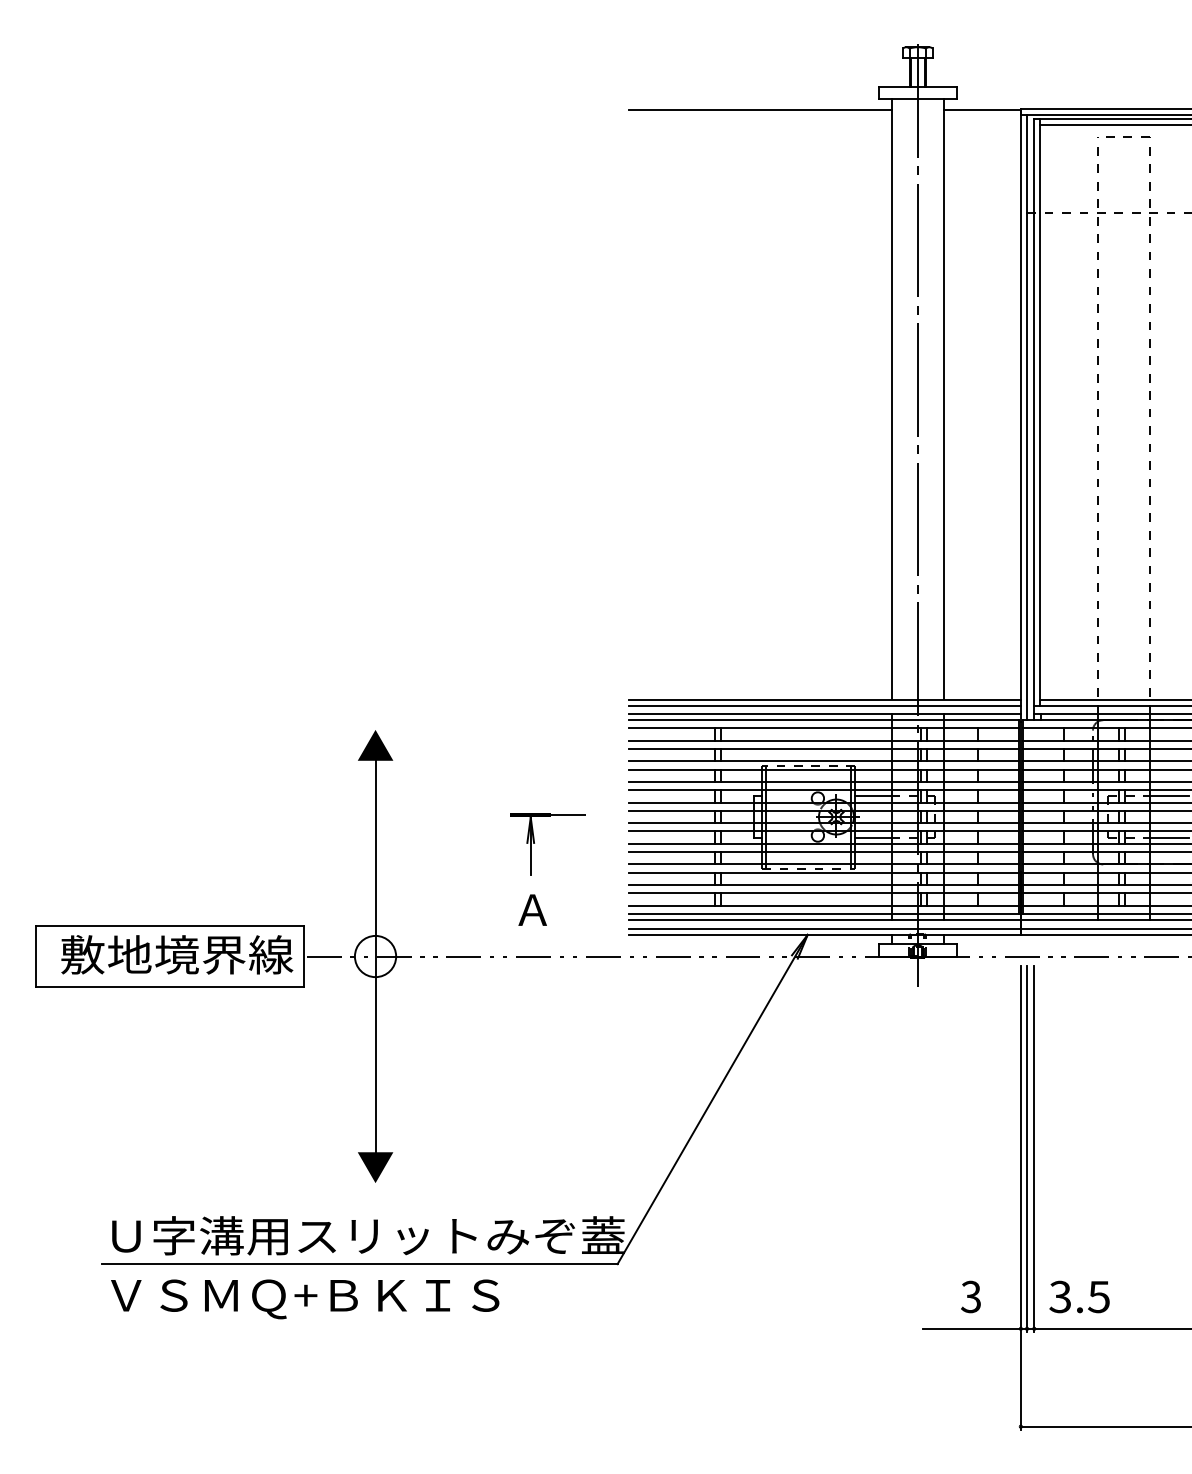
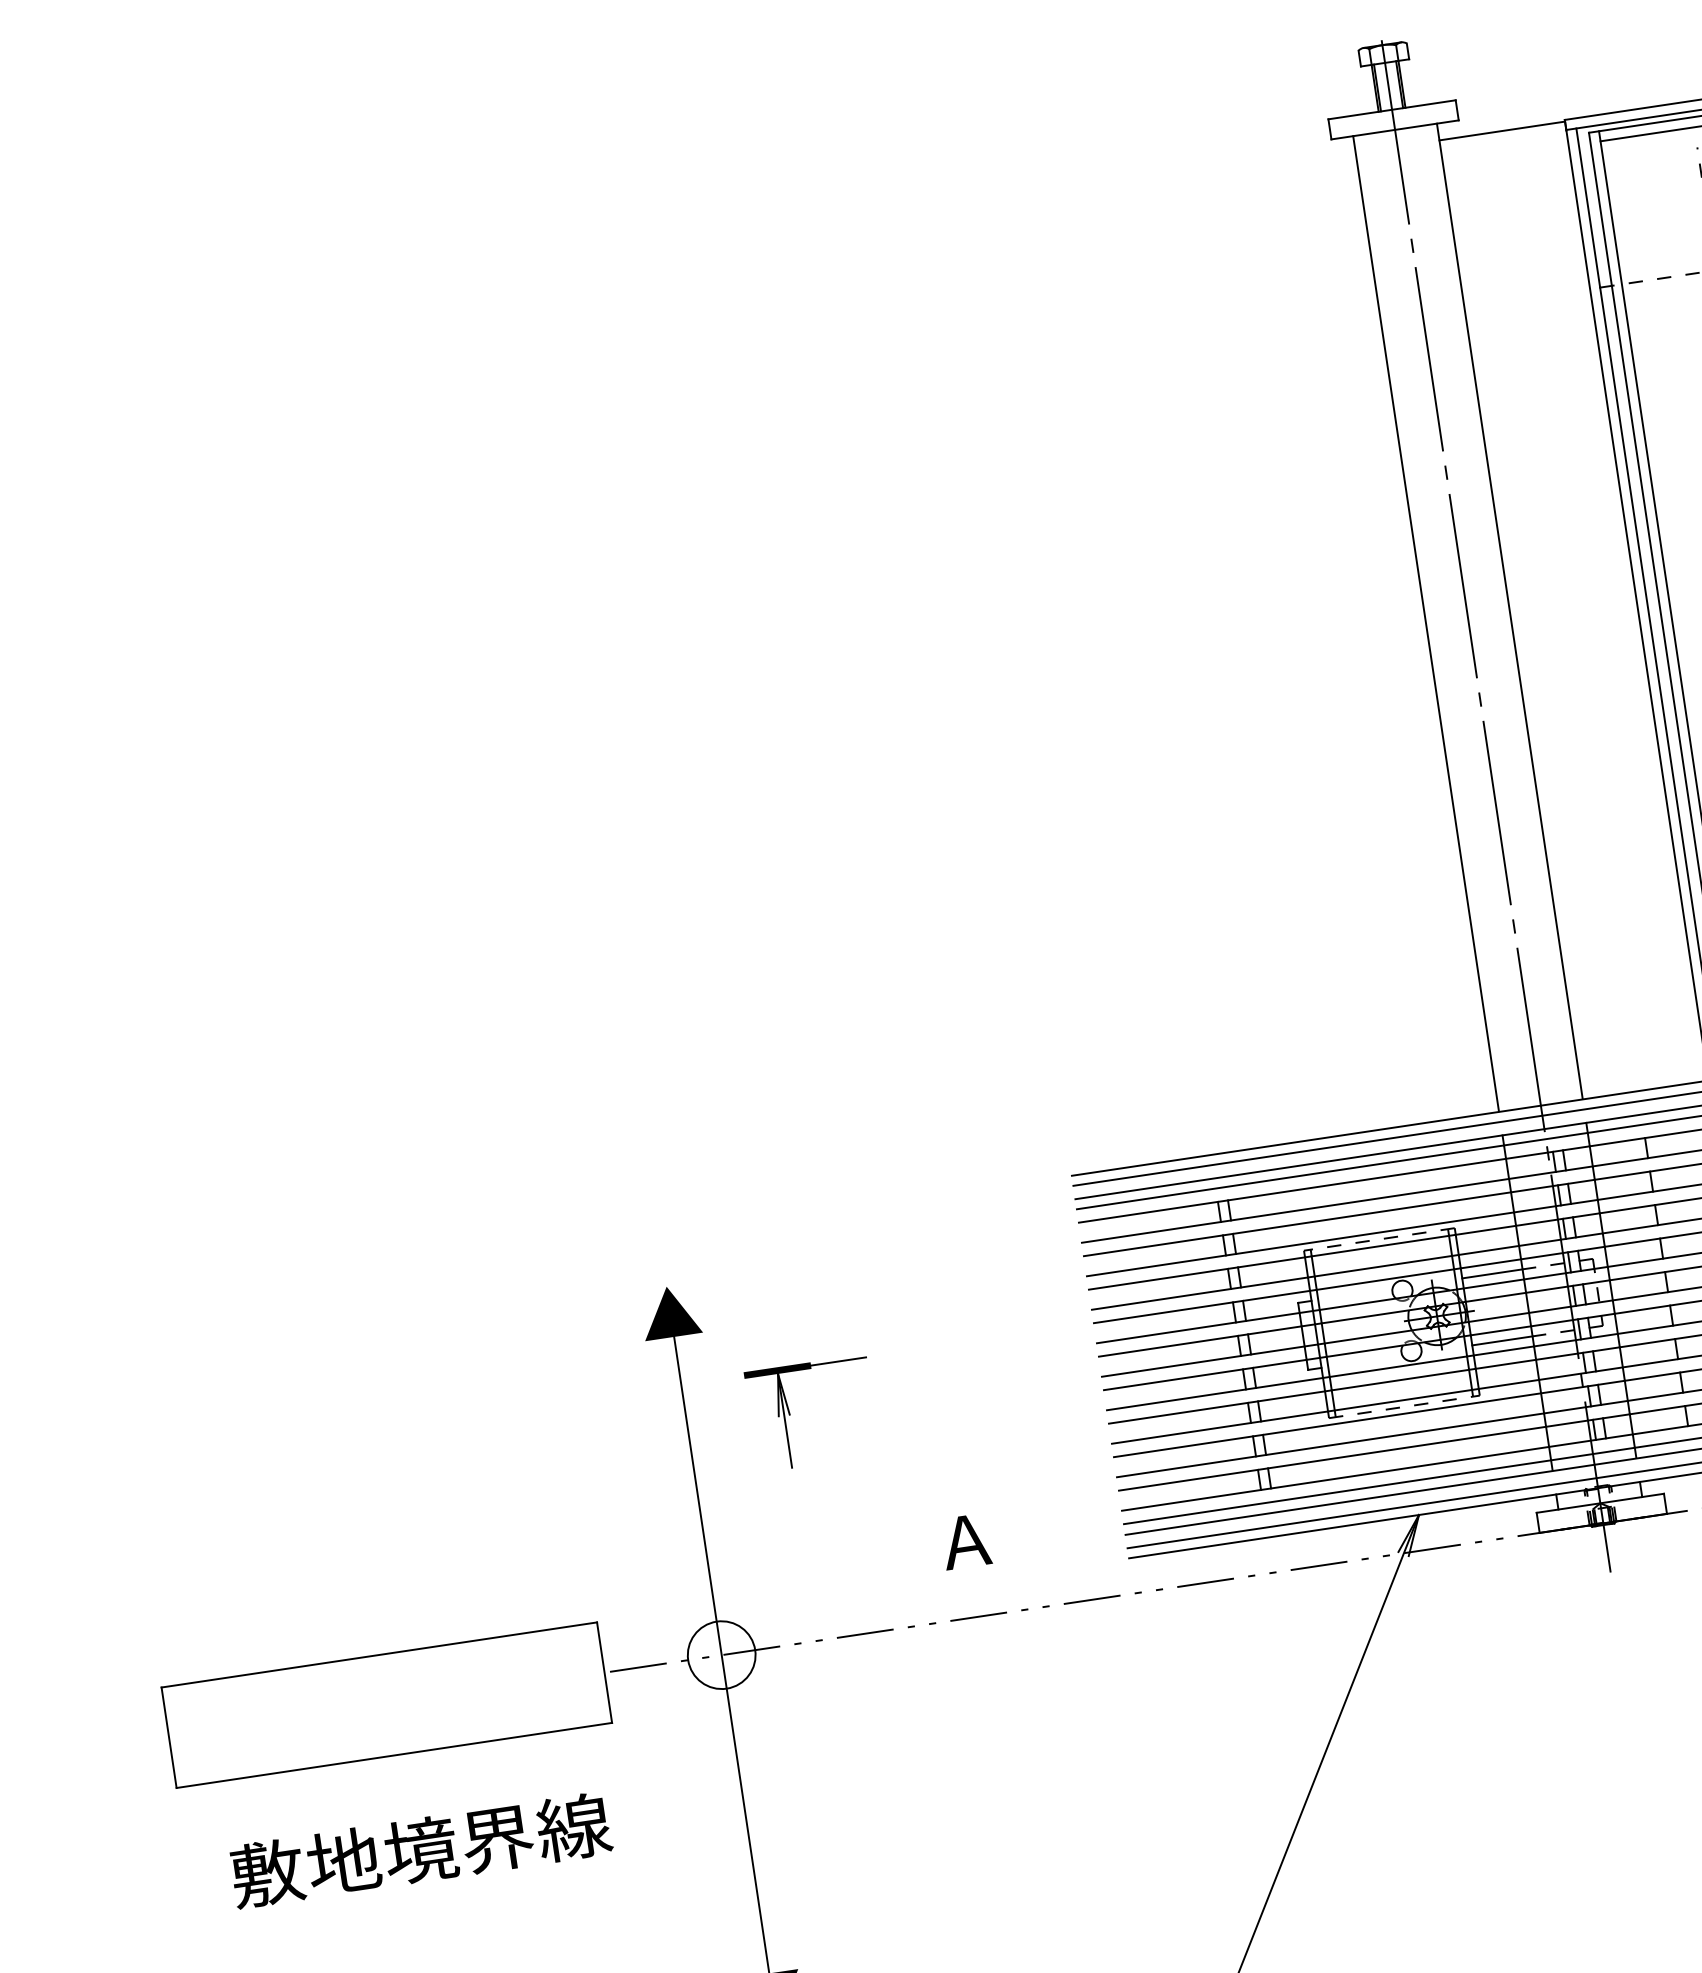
line: (760, 109) -> (1141, 184), removed
part: (534, 843) -> (790, 1415), moved
text: (177, 954) -> (421, 1849), moved

